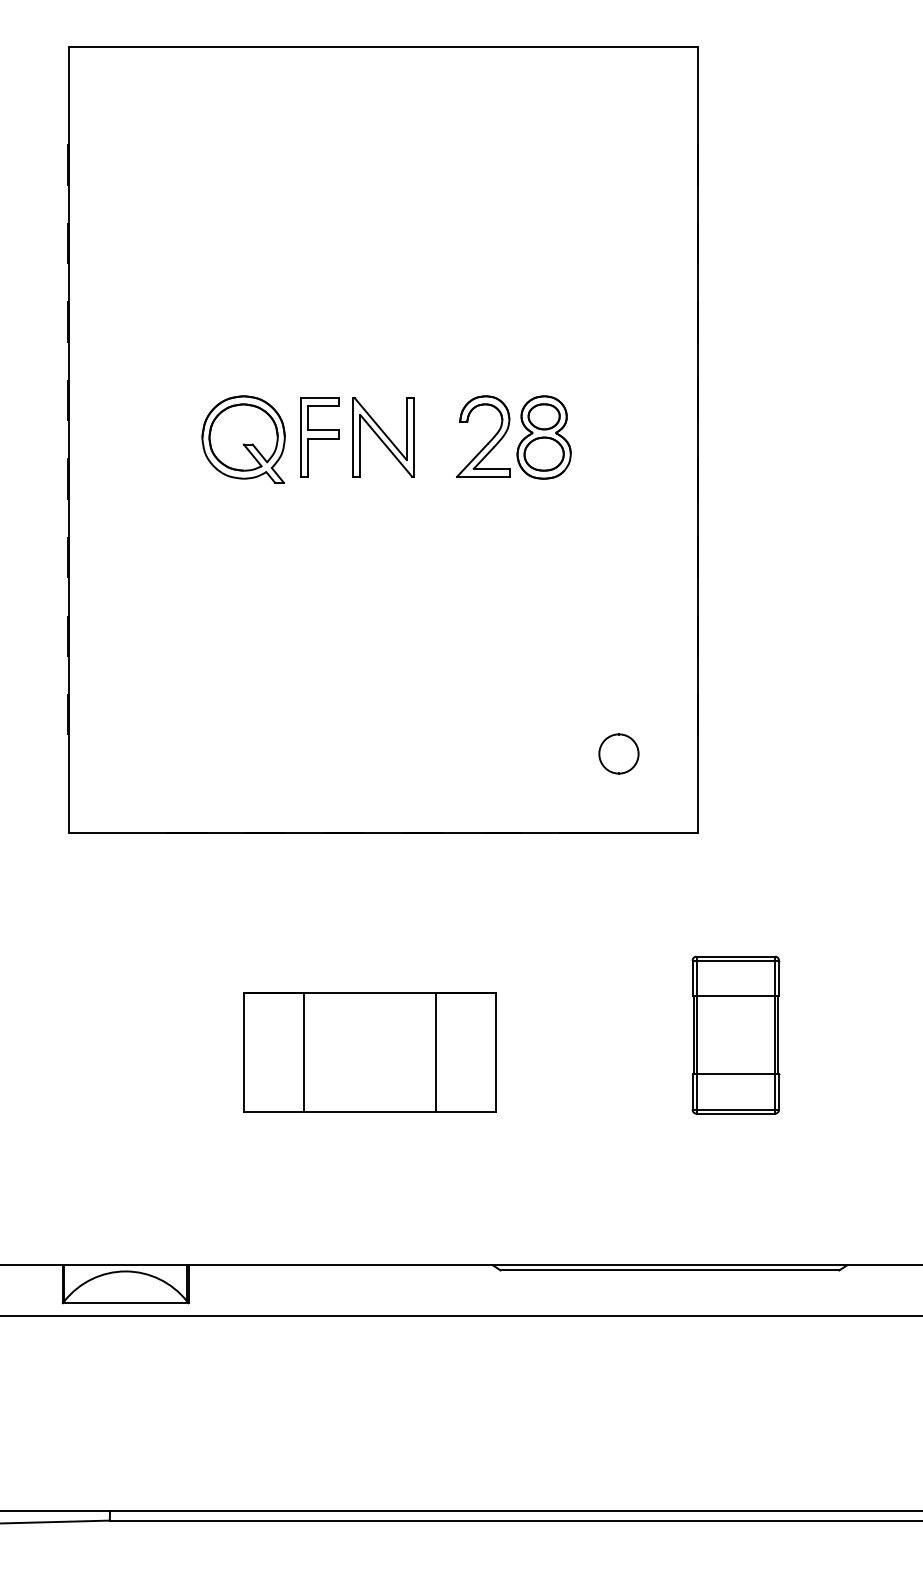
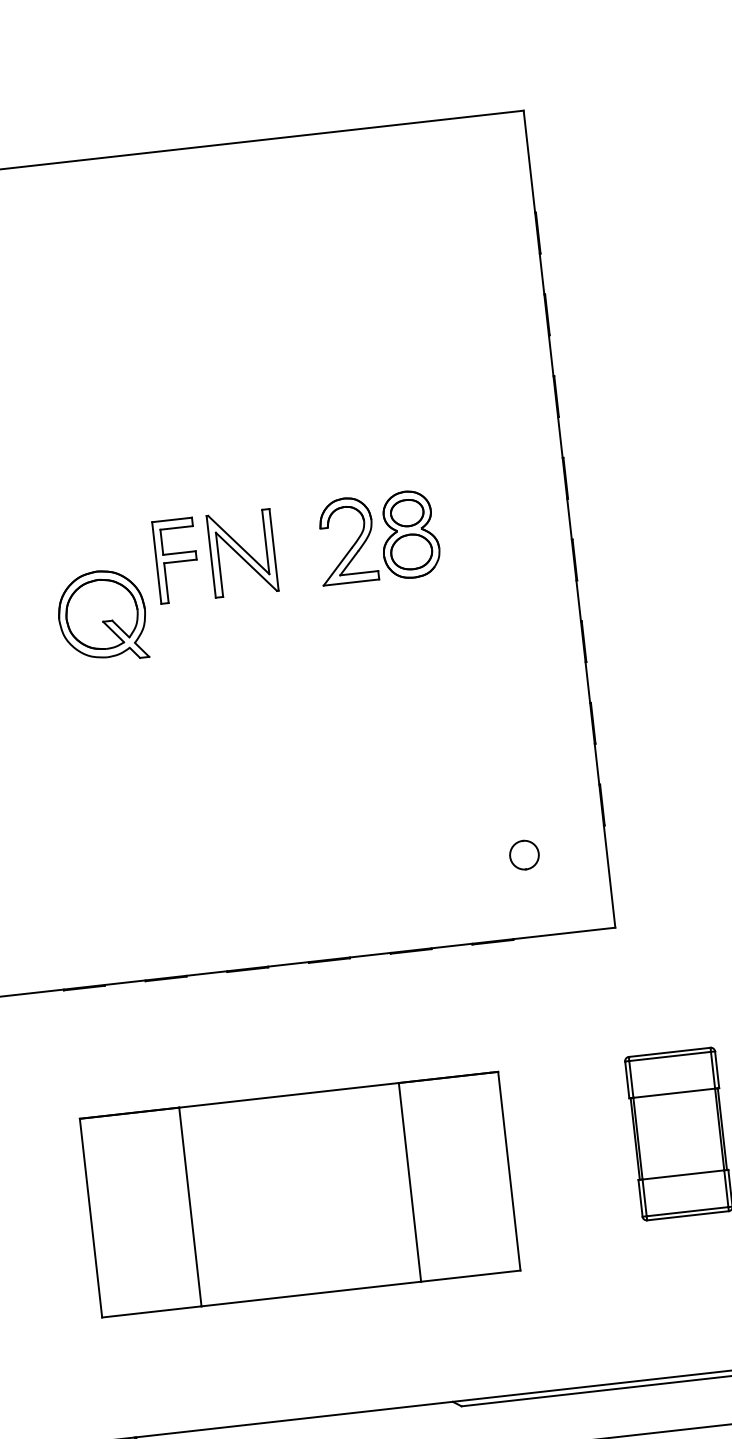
part: (243, 439) -> (102, 616), moved
part: (618, 753) -> (523, 854), size x0.7
part: (369, 1052) -> (299, 1194), size x1.6

